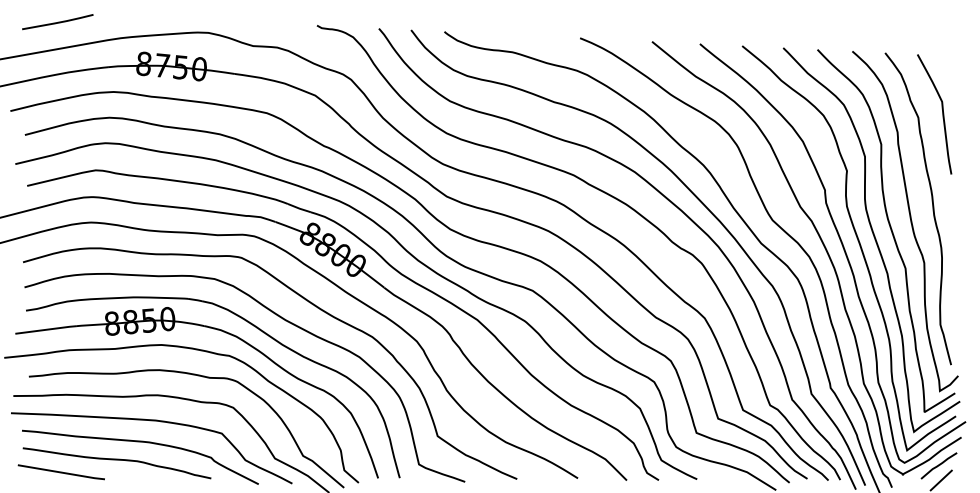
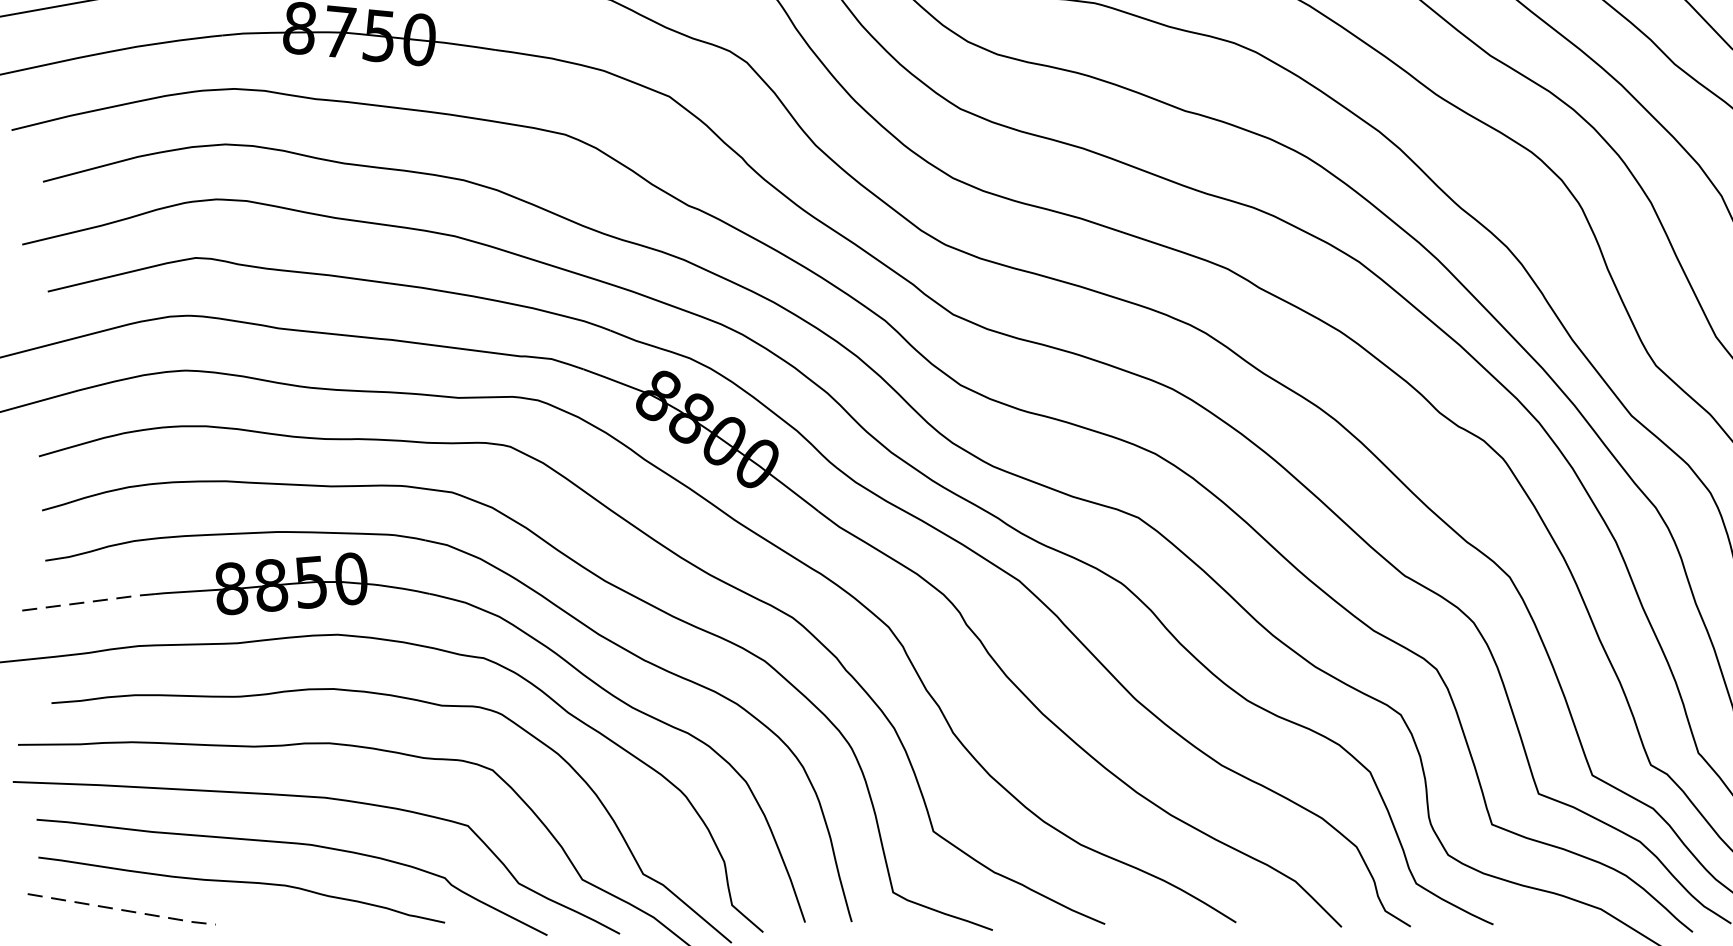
line: (46, 329) -> (89, 601), solid -> dashed
line: (62, 472) -> (124, 909), solid -> dashed

